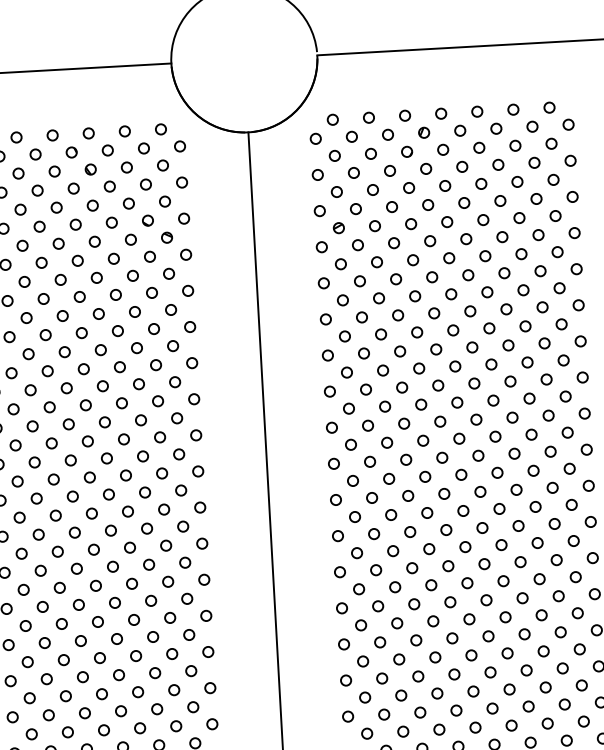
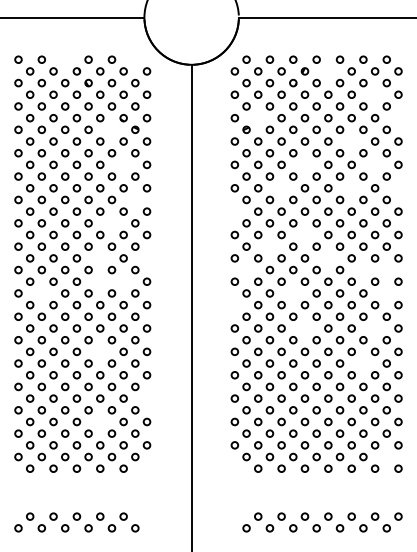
circle: (161, 129) -> (135, 59), removed
circle: (460, 130) -> (328, 71), removed
circle: (53, 135) -> (65, 59), removed
circle: (535, 162) -> (375, 94), removed
circle: (572, 197) -> (398, 118), removed
part: (356, 209) -> (258, 118), removed
circle: (502, 237) -> (351, 141), removed
circle: (130, 239) -> (111, 129), removed
circle: (541, 270) -> (375, 164), removed
circle: (431, 276) -> (304, 164), removed
circle: (151, 292) -> (123, 164), removed
circle: (578, 305) -> (398, 188), removed
circle: (506, 309) -> (351, 188), removed
circle: (397, 315) -> (281, 188), removed
circle: (173, 345) -> (135, 199), removed
circle: (327, 355) -> (234, 211), removed
circle: (138, 384) -> (111, 223), removed
circle: (437, 384) -> (304, 234), removed
circle: (384, 406) -> (269, 246), removed
circle: (476, 419) -> (328, 258), removed
circle: (567, 431) -> (386, 269), removed
circle: (531, 433) -> (363, 269), removed
circle: (195, 435) -> (146, 258), removed
circle: (124, 439) -> (100, 258), removed
circle: (350, 443) -> (246, 269), removed
circle: (569, 468) -> (386, 293), removed
circle: (161, 473) -> (123, 281), removed
circle: (126, 475) -> (100, 281), removed
circle: (425, 476) -> (293, 293), removed
circle: (36, 498) -> (41, 293), removed
circle: (335, 500) -> (234, 305), removed
circle: (555, 523) -> (375, 328), removed
circle: (445, 530) -> (304, 328), removed
circle: (539, 579) -> (363, 363), removed
circle: (132, 583) -> (100, 351), removed
circle: (207, 651) -> (146, 398), removed
circle: (138, 691) -> (100, 421), removed
circle: (583, 720) -> (386, 456), removed

